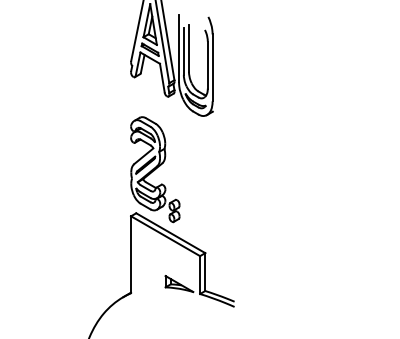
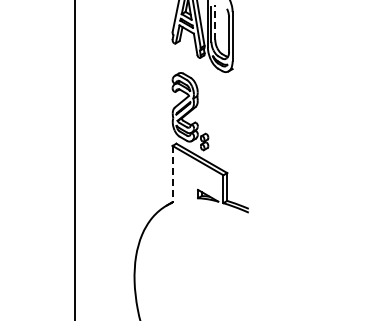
line: (189, 47) -> (215, 21), solid -> dashed
line: (130, 255) -> (172, 174), solid -> dashed

